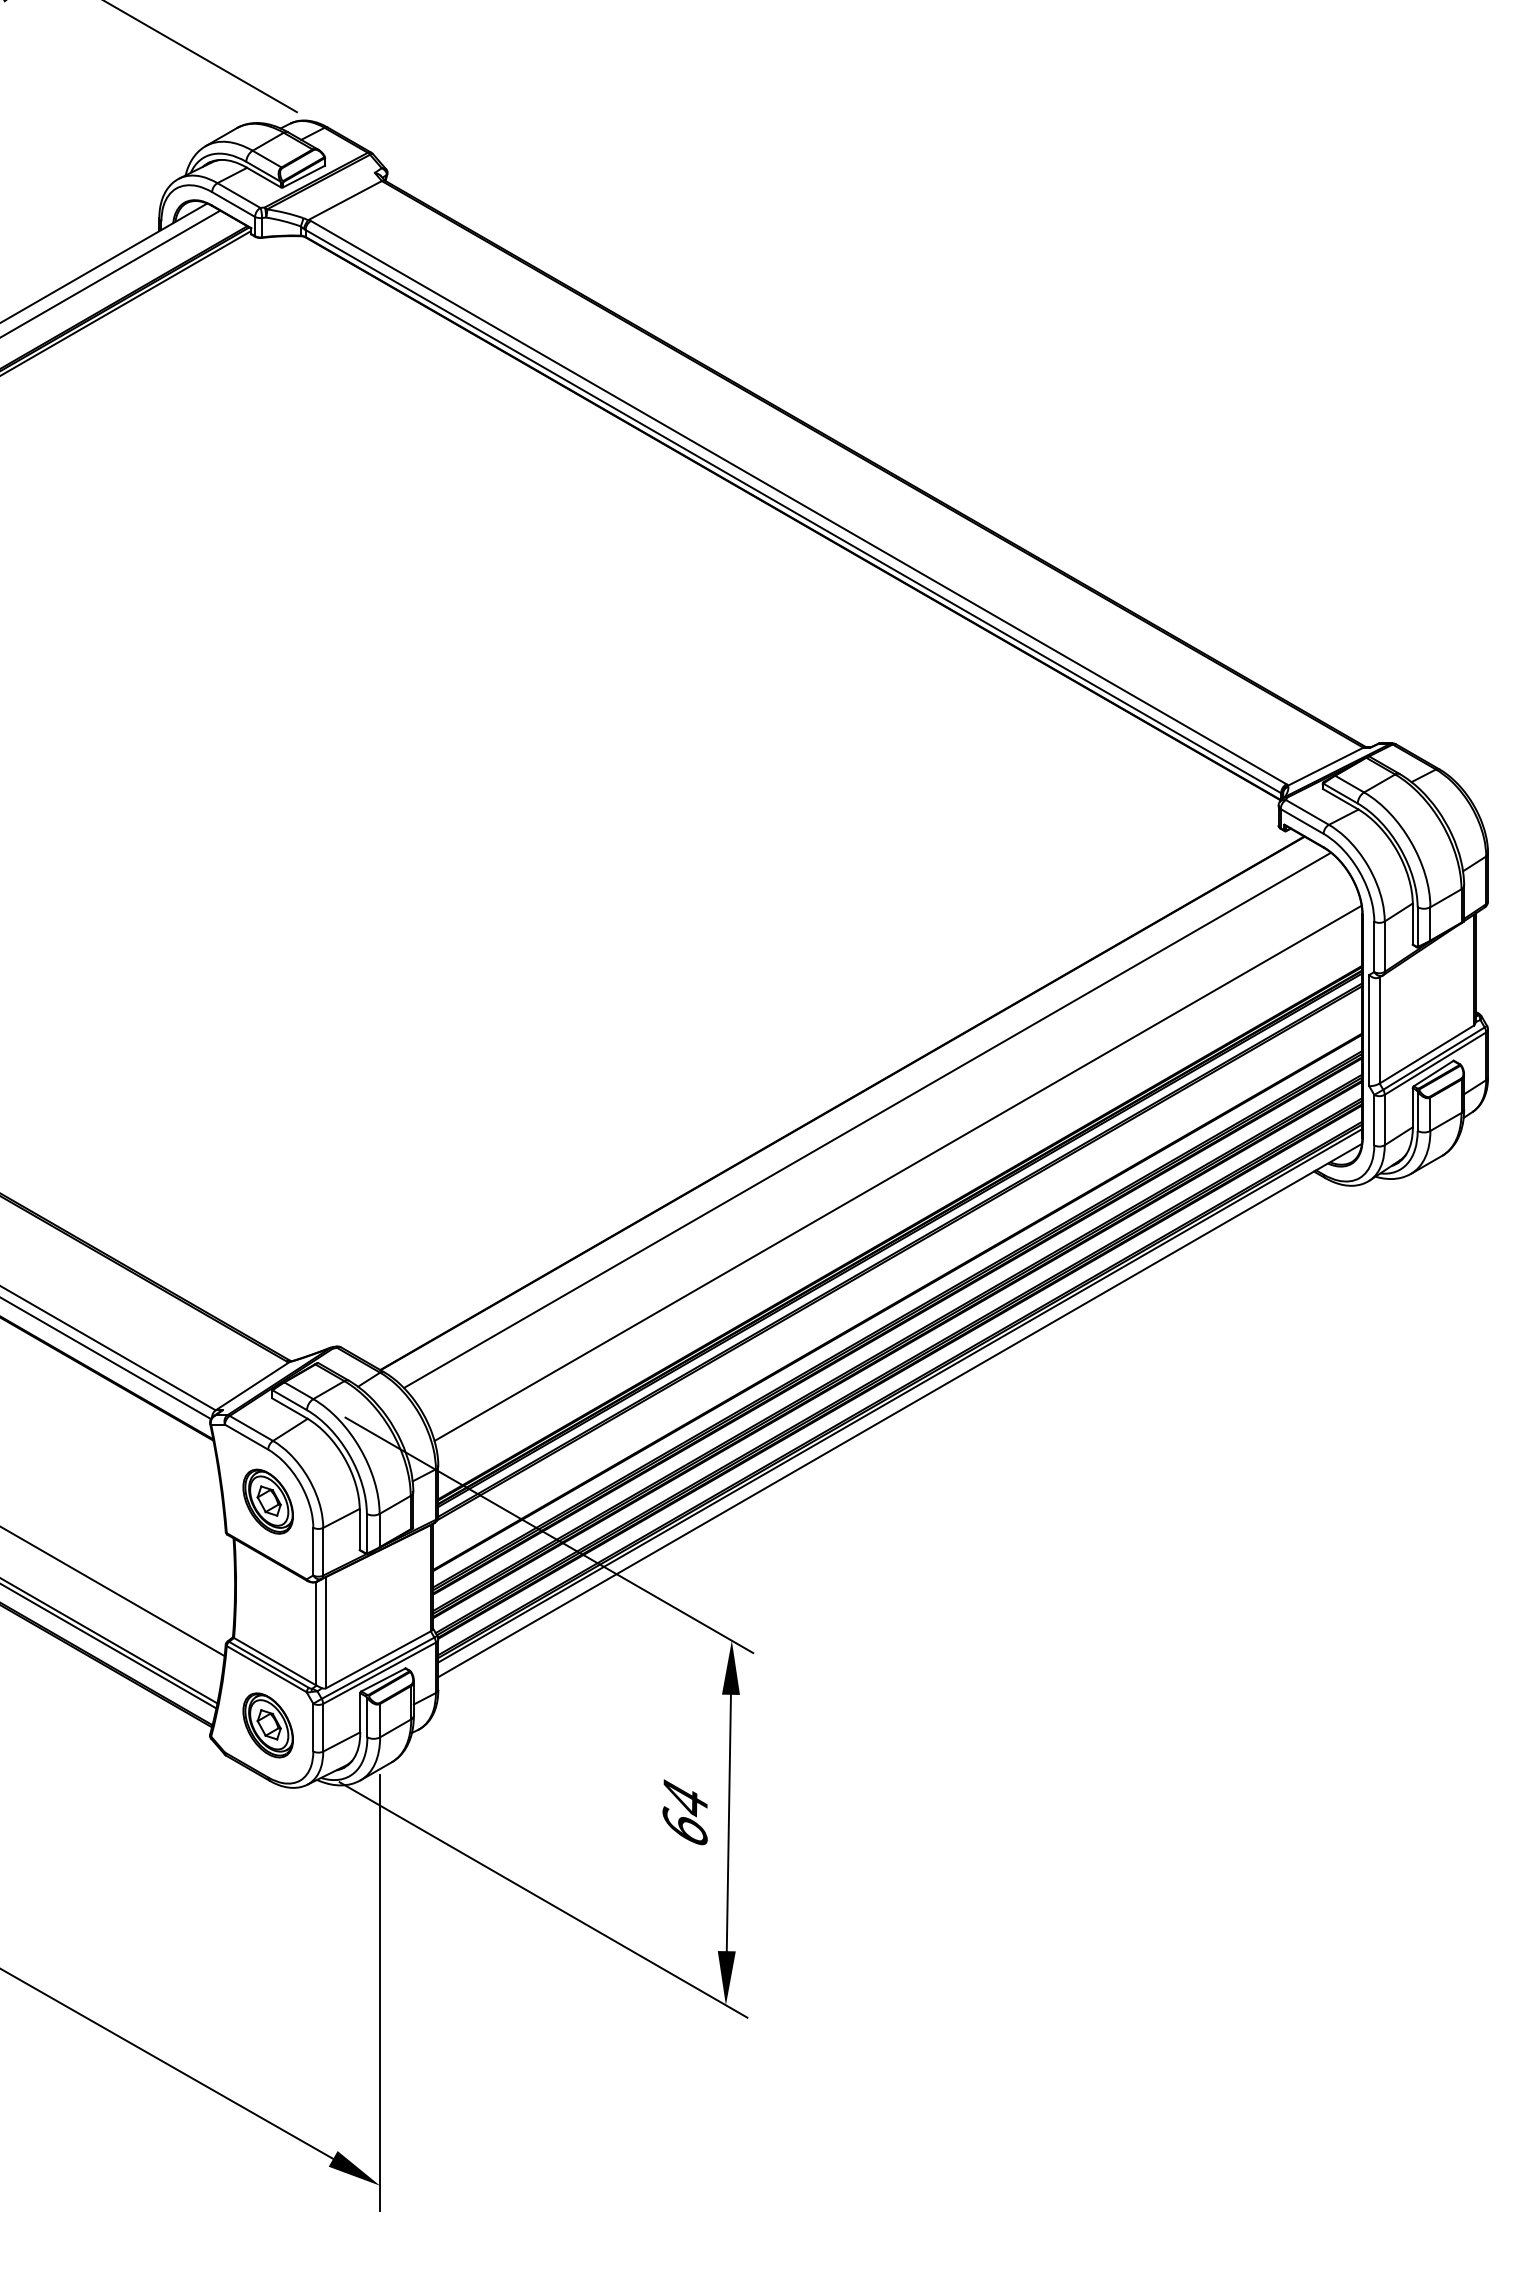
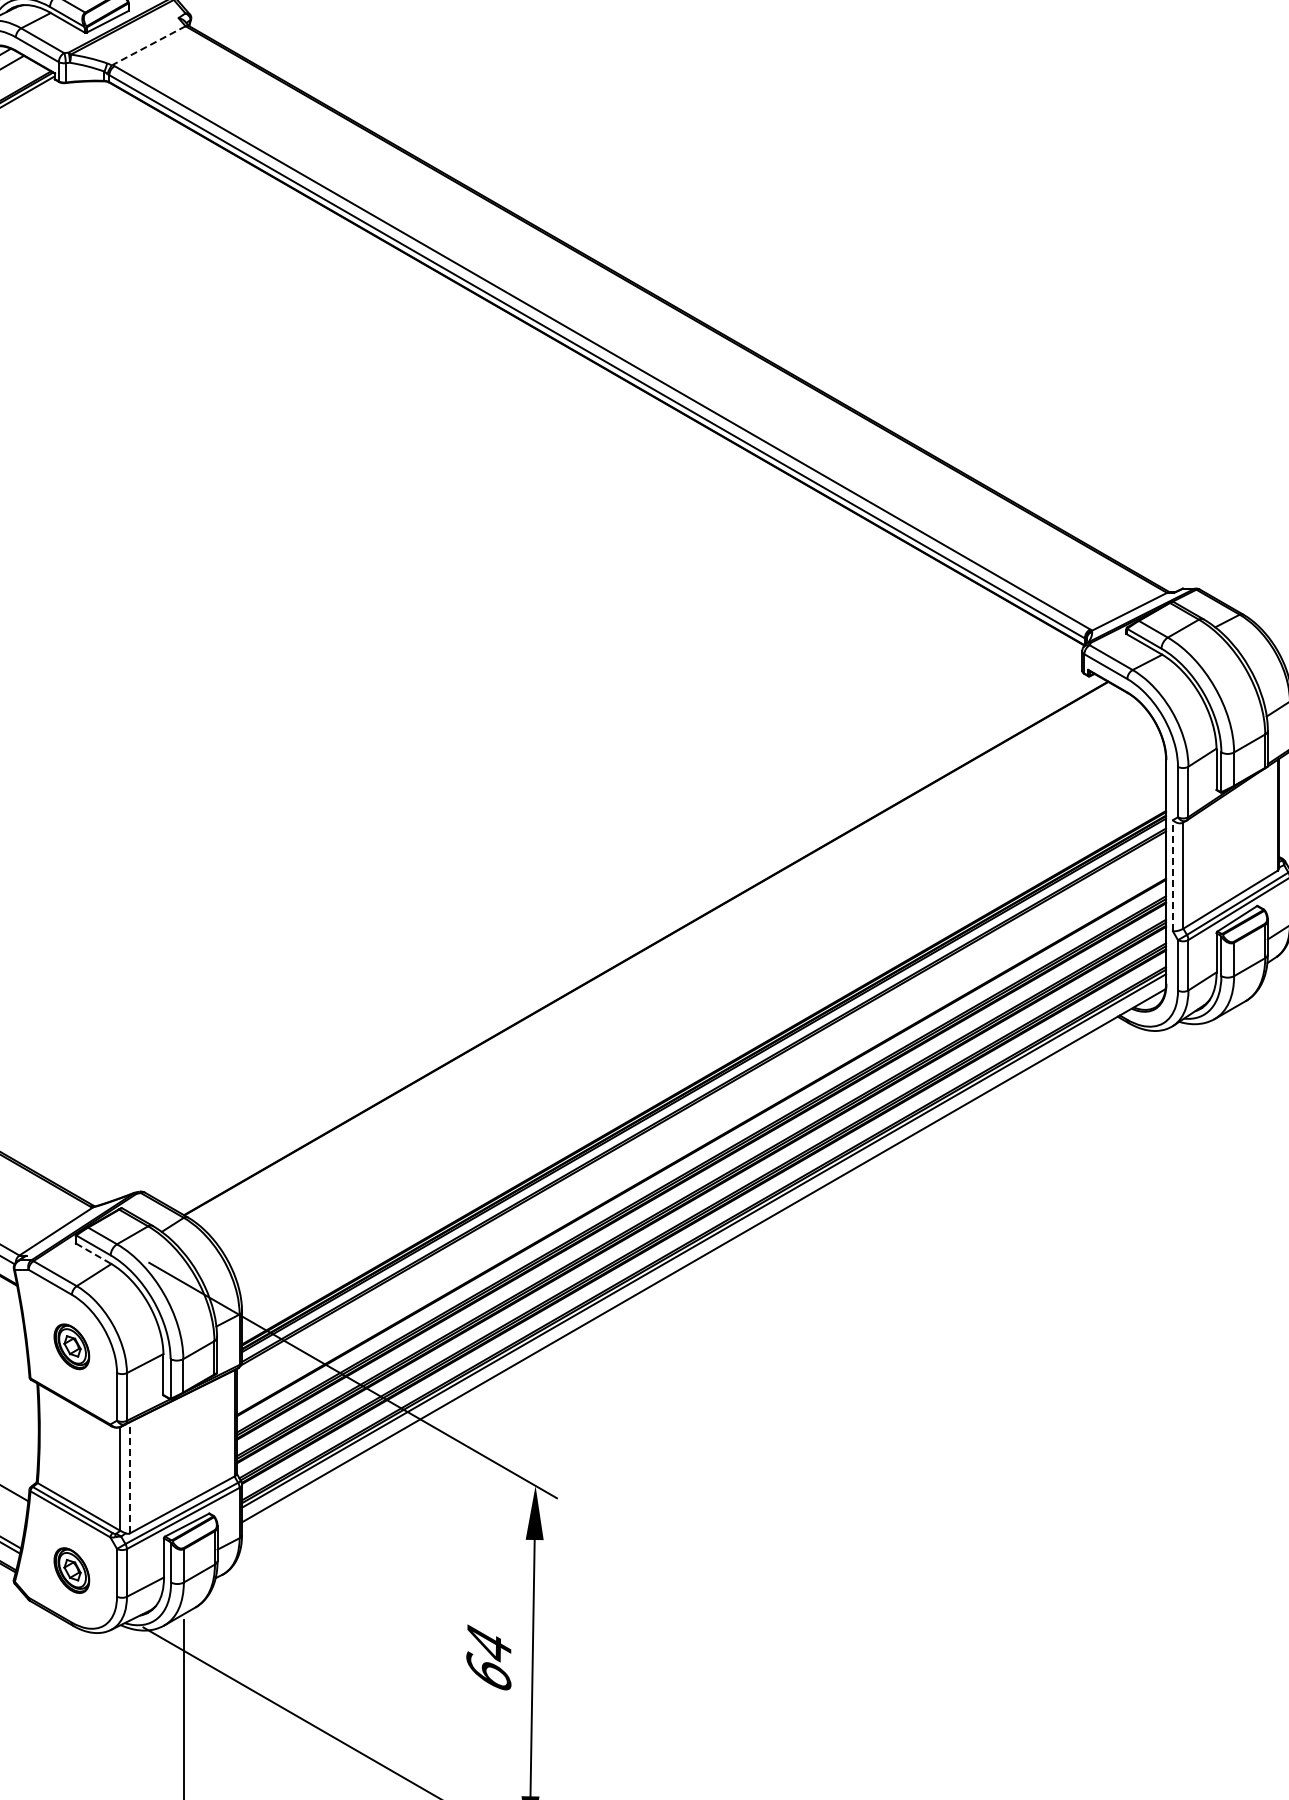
line: (344, 200) -> (148, 45), solid -> dashed
line: (1369, 1030) -> (1173, 875), solid -> dashed
line: (867, 1120) -> (671, 965), removed
line: (897, 1172) -> (701, 1017), removed
line: (290, 1408) -> (94, 1253), solid -> dashed
part: (267, 1501) -> (71, 1346), size x0.7
line: (326, 1632) -> (130, 1477), solid -> dashed
part: (267, 1725) -> (71, 1570), size x0.7

